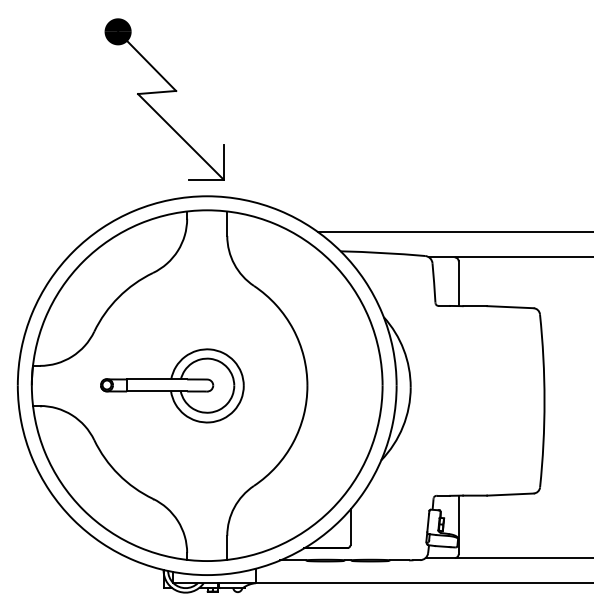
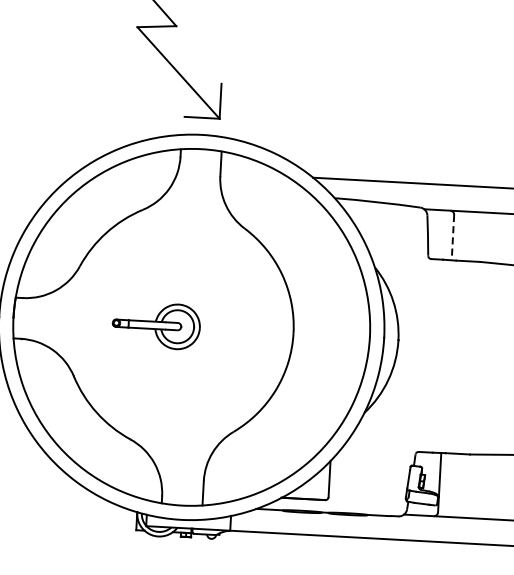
line: (458, 284) -> (452, 238), solid -> dashed
part: (172, 385) -> (156, 325), size x0.6

